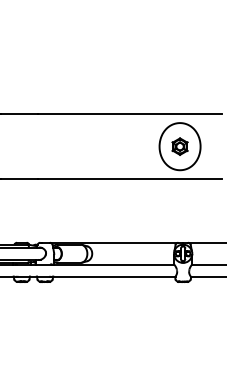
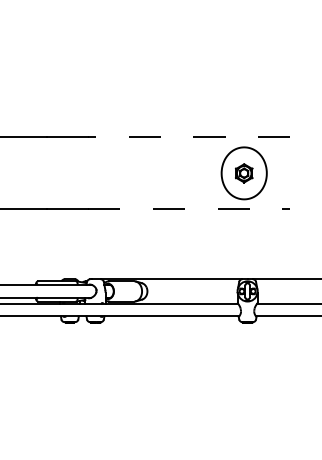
line: (129, 114) -> (188, 137), solid -> dashed
line: (130, 179) -> (189, 209), solid -> dashed

